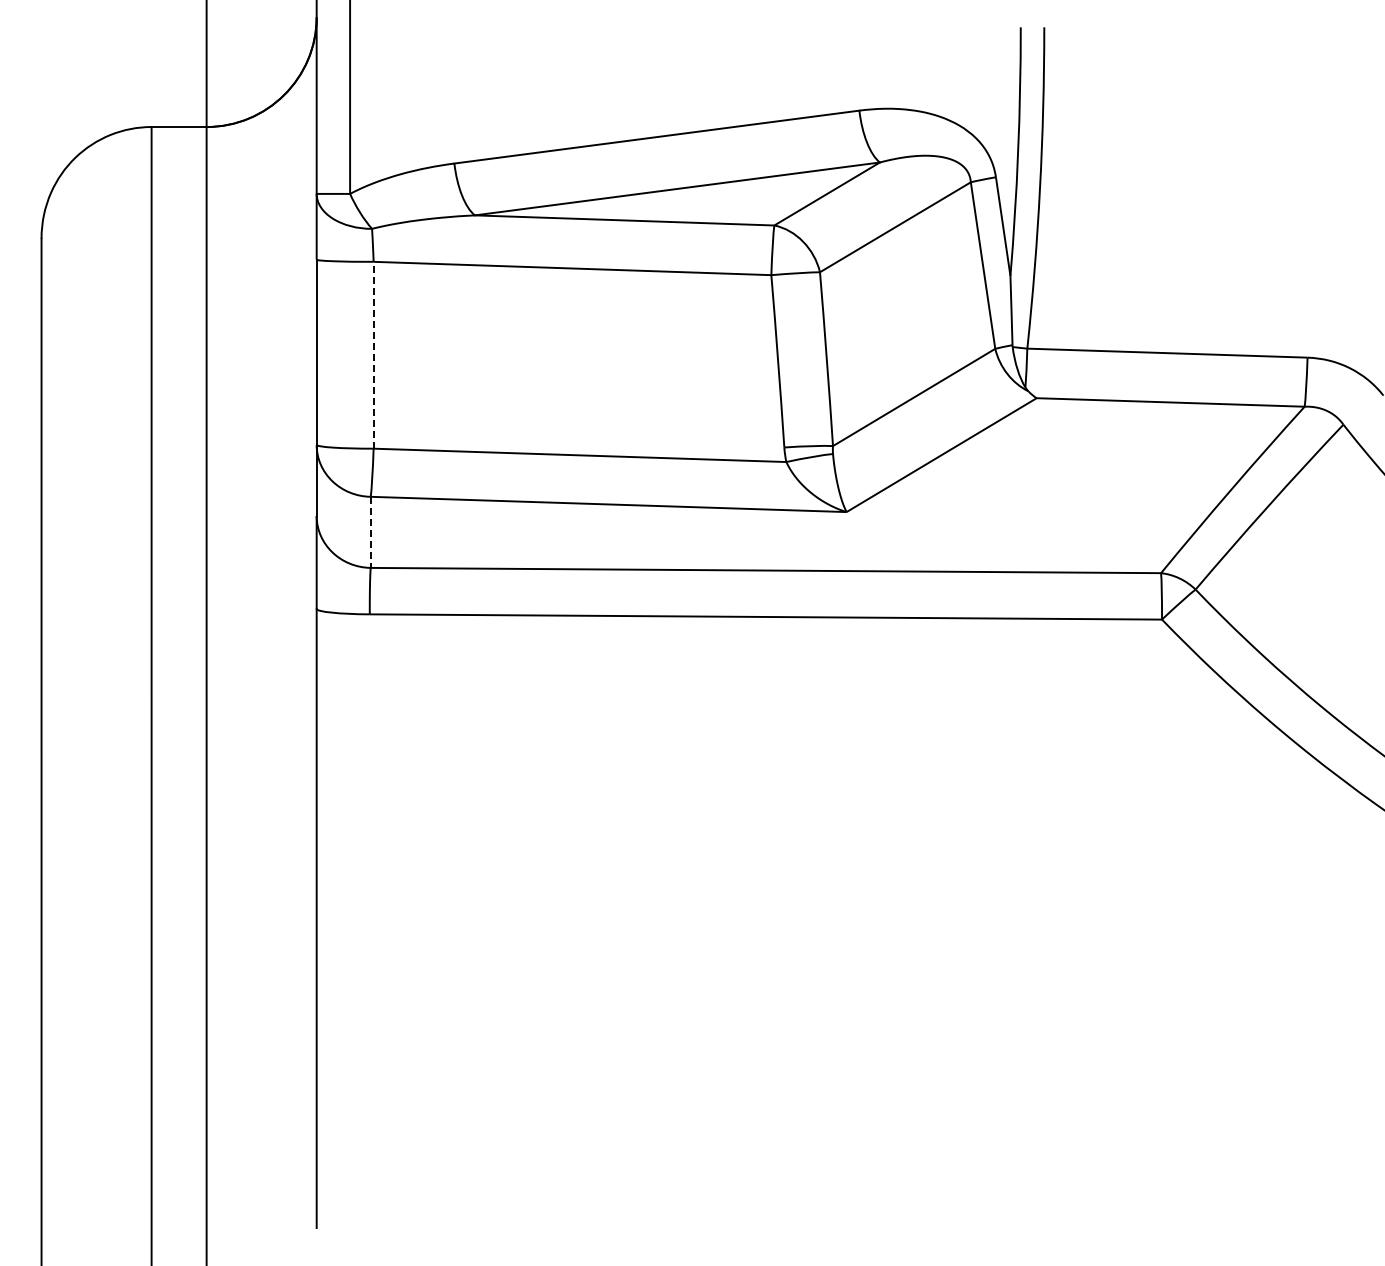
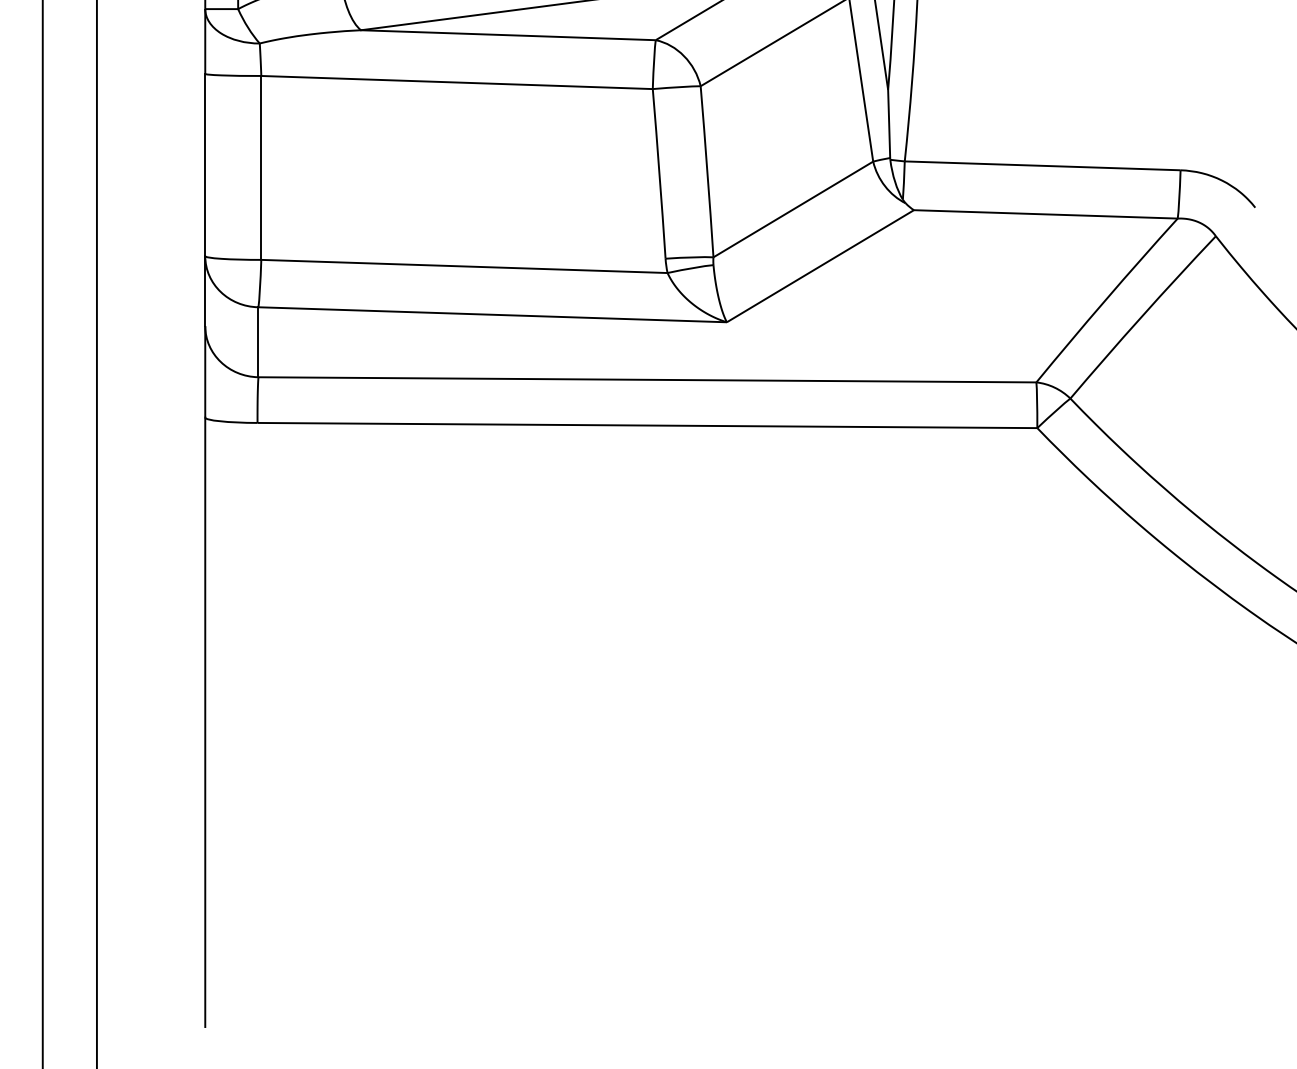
line: (373, 354) -> (261, 167), dashed -> solid
line: (370, 532) -> (258, 342), dashed -> solid

